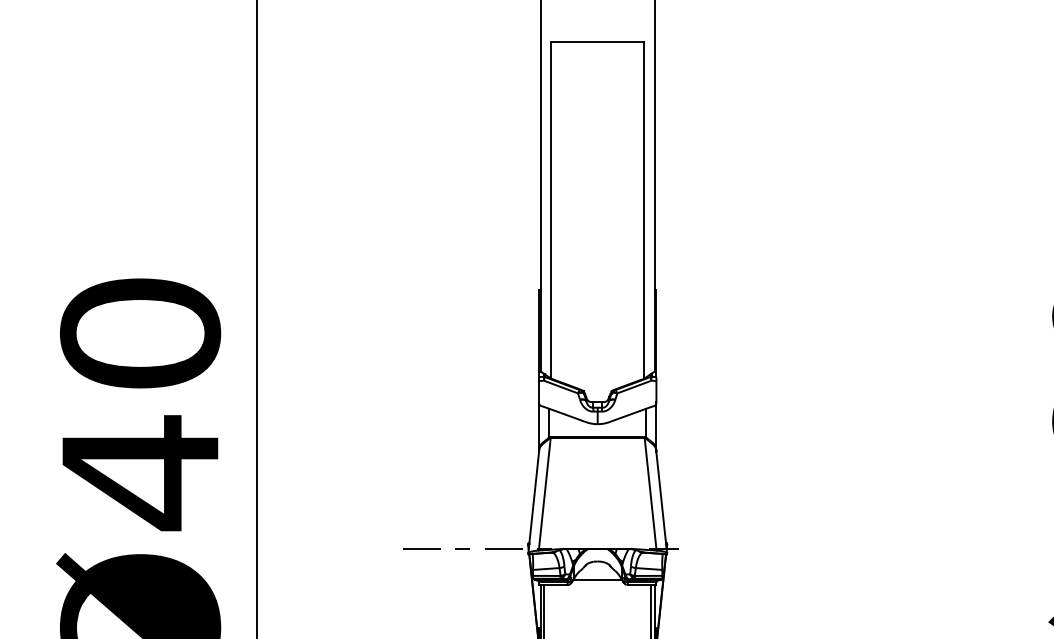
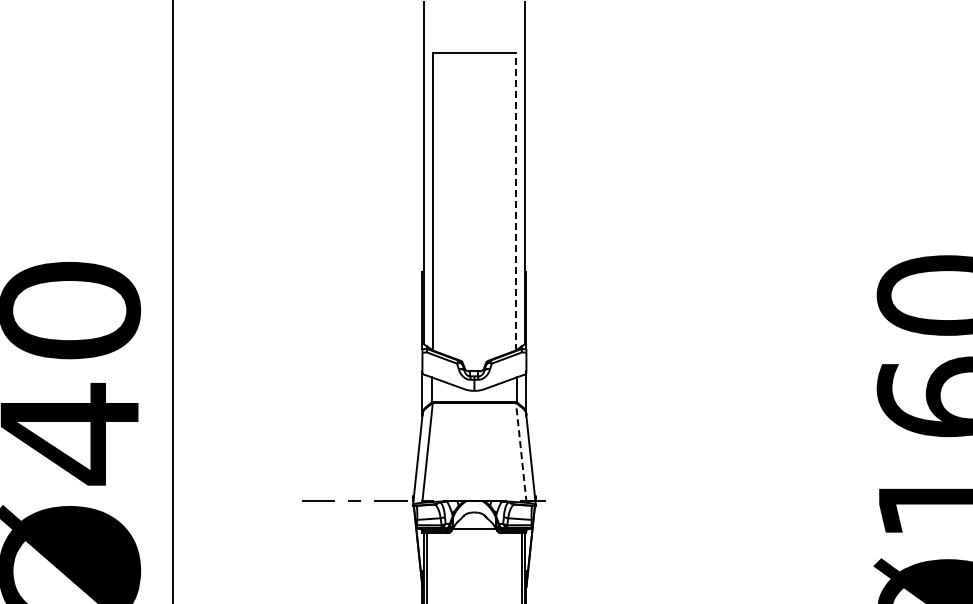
line: (644, 210) -> (515, 201), solid -> dashed
line: (650, 493) -> (521, 452), solid -> dashed

